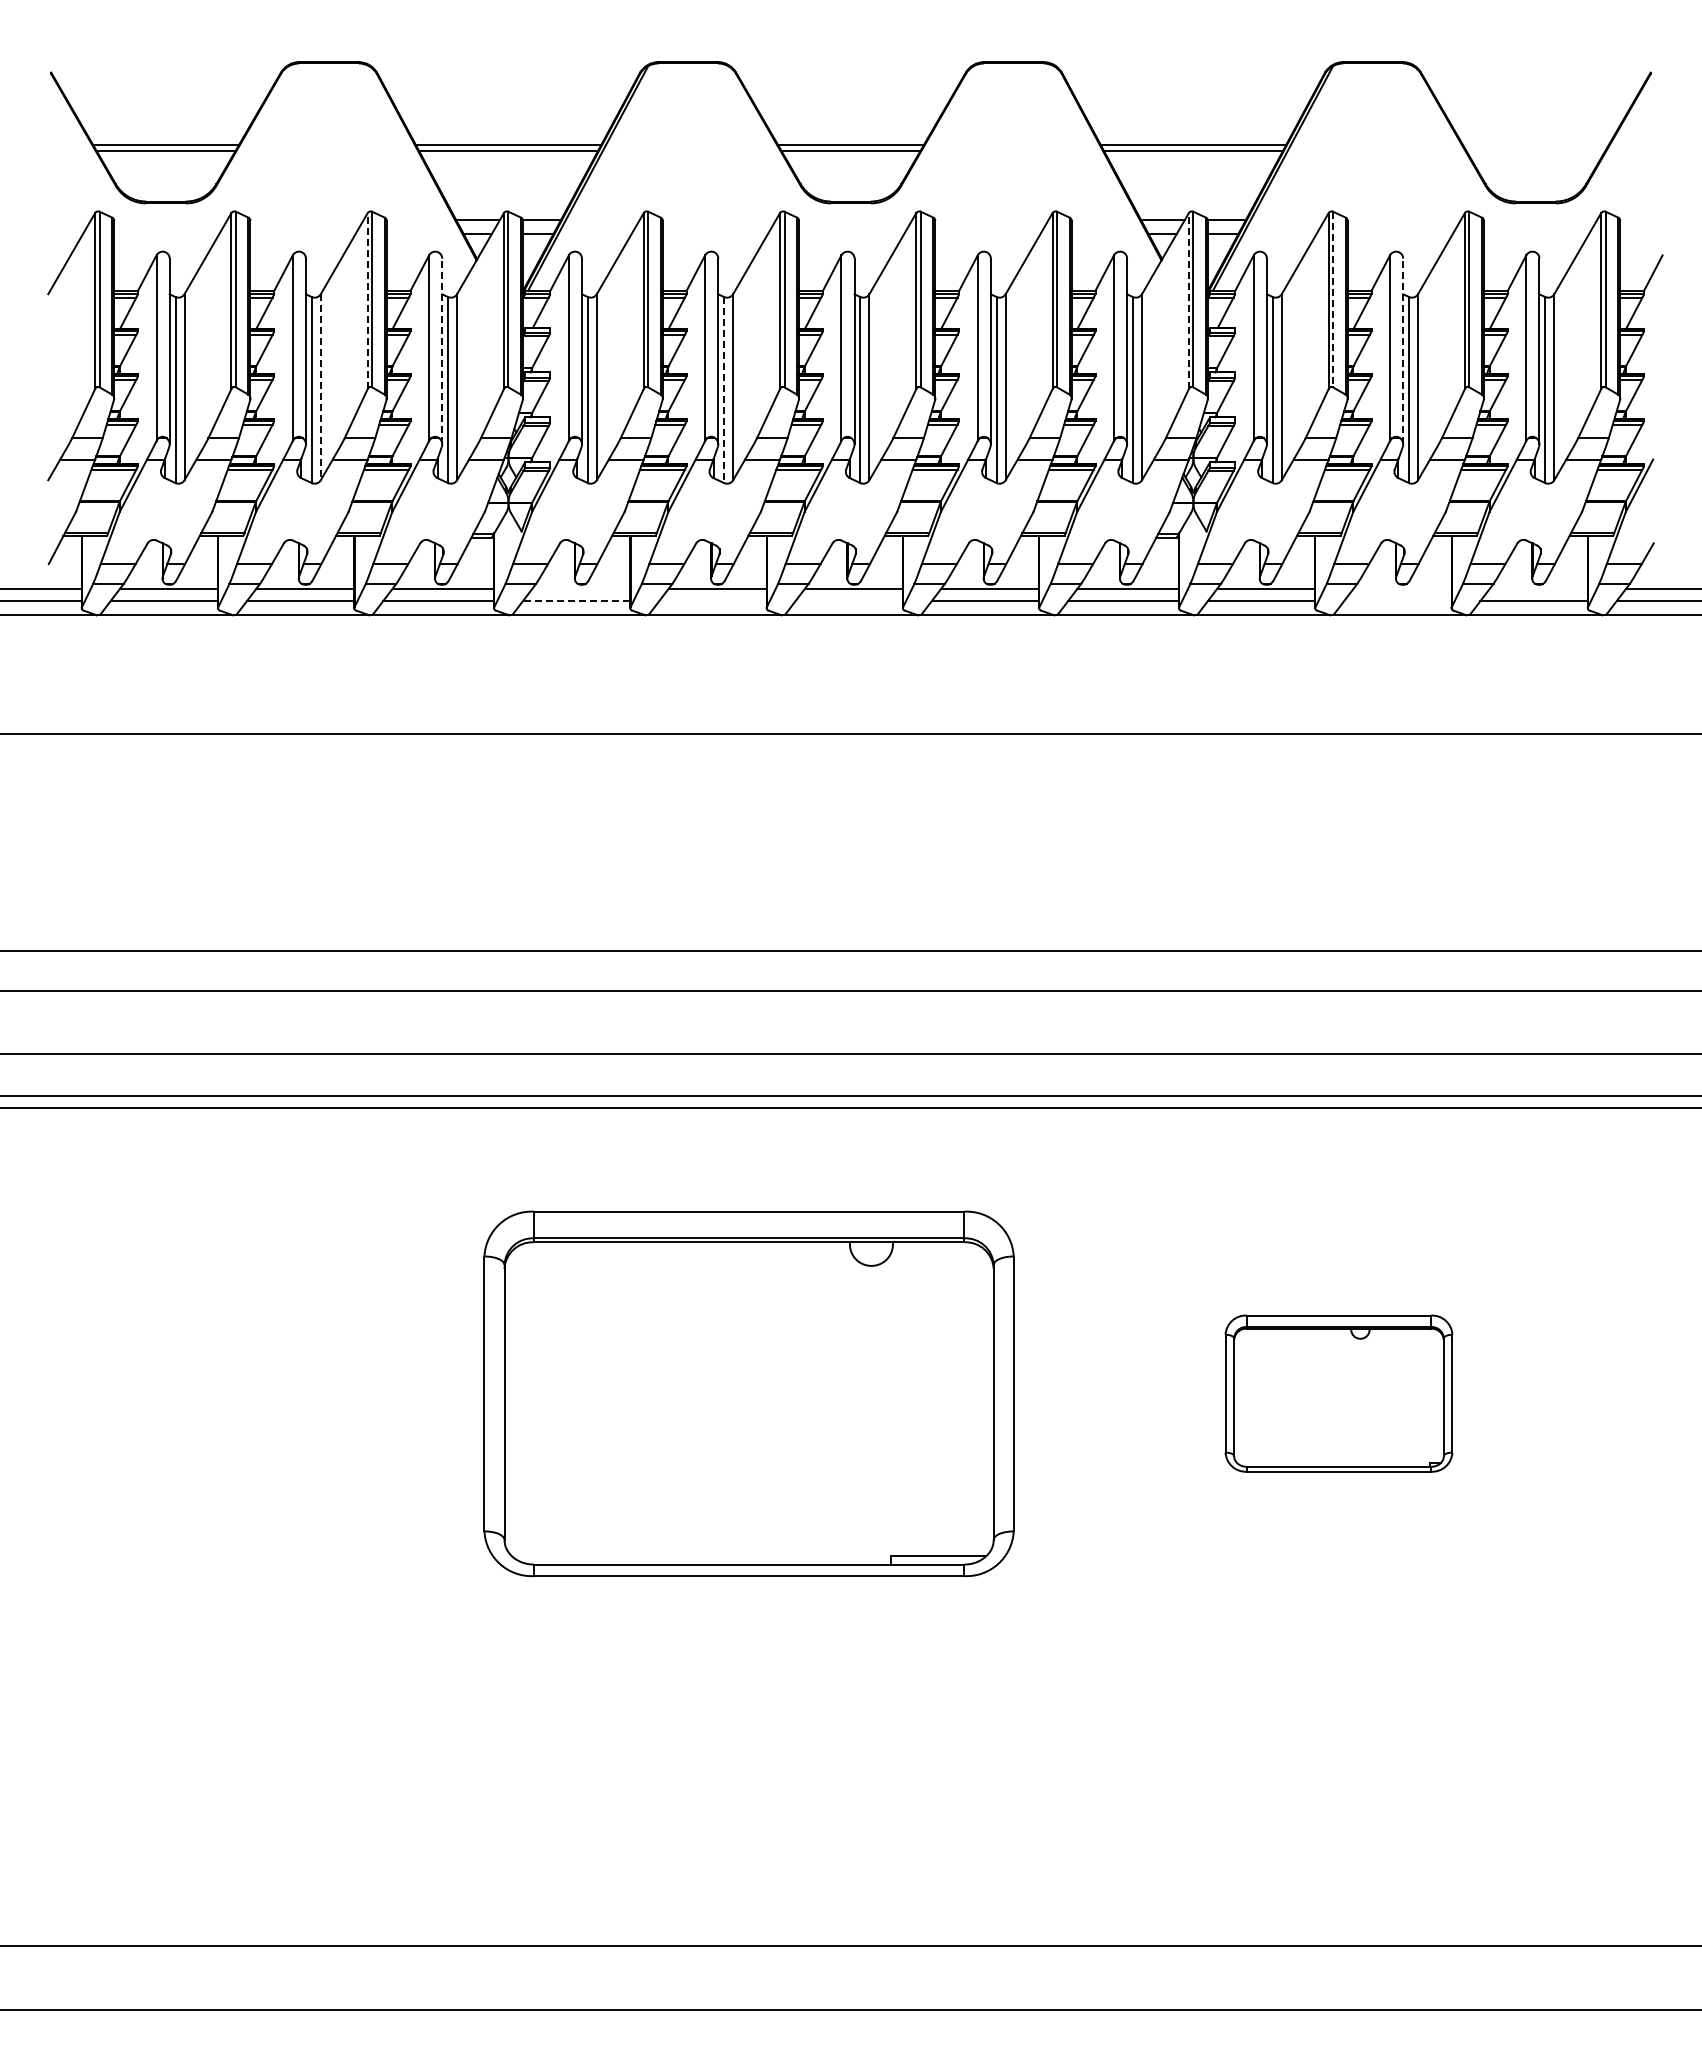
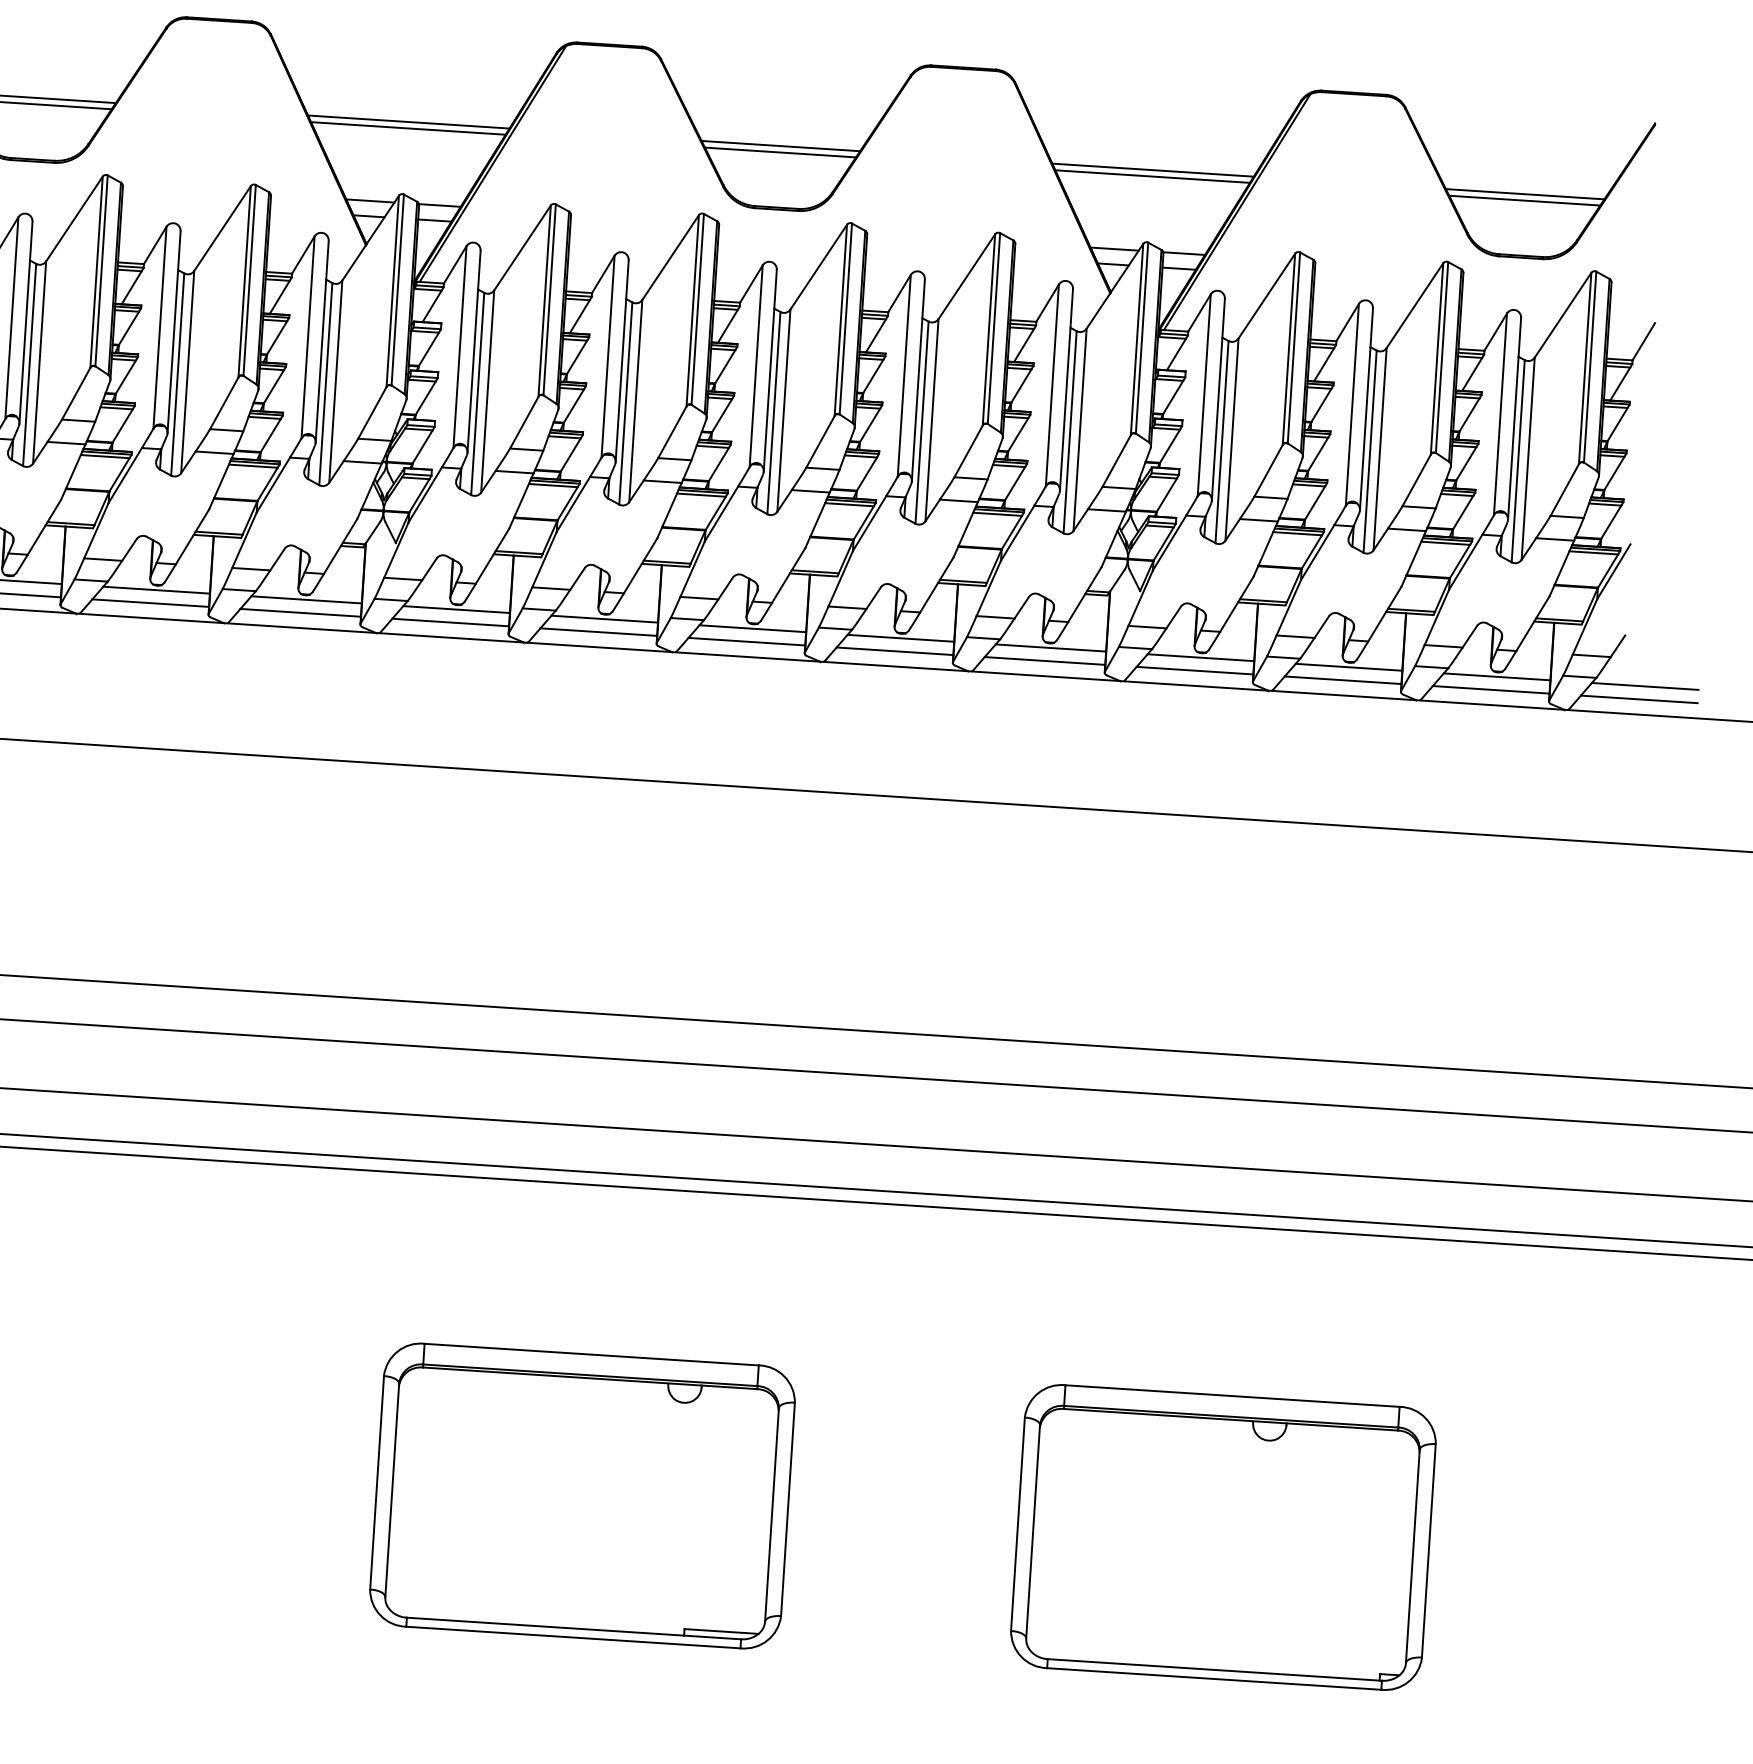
line: (1535, 144) -> (1524, 193), added
line: (1535, 150) -> (1524, 200), added
line: (1333, 299) -> (1294, 347), dashed -> solid
line: (367, 301) -> (244, 282), dashed -> solid
line: (1188, 301) -> (1136, 339), dashed -> solid
line: (442, 351) -> (322, 341), dashed -> solid
line: (1403, 351) -> (1366, 409), dashed -> solid
line: (320, 387) -> (187, 372), dashed -> solid
line: (724, 390) -> (626, 404), dashed -> solid
line: (581, 588) -> (456, 609), added
line: (1402, 588) -> (1349, 666), added
line: (1538, 588) -> (1496, 676), added
line: (576, 601) -> (450, 622), dashed -> solid
line: (712, 601) -> (598, 632), added
line: (848, 601) -> (746, 642), added
line: (1397, 601) -> (1342, 680), added
part: (749, 1393) -> (582, 1495), size x0.71
part: (1338, 1393) -> (1222, 1537), size x1.67

